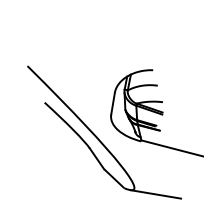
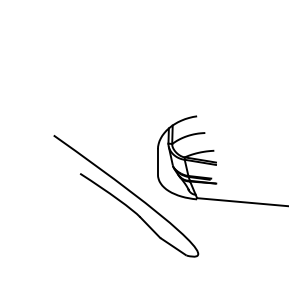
line: (155, 194) -> (223, 256), removed

